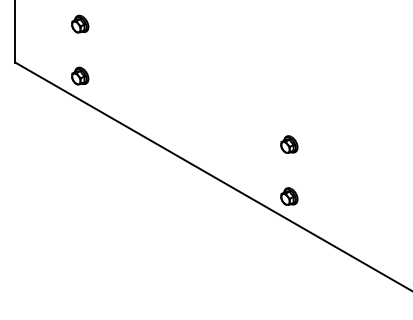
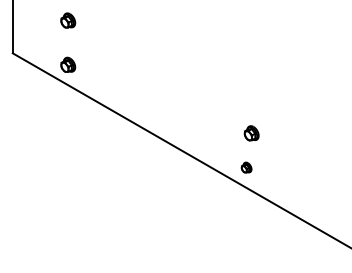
part: (289, 144) -> (251, 133), moved
part: (289, 196) -> (246, 167), size x0.7

